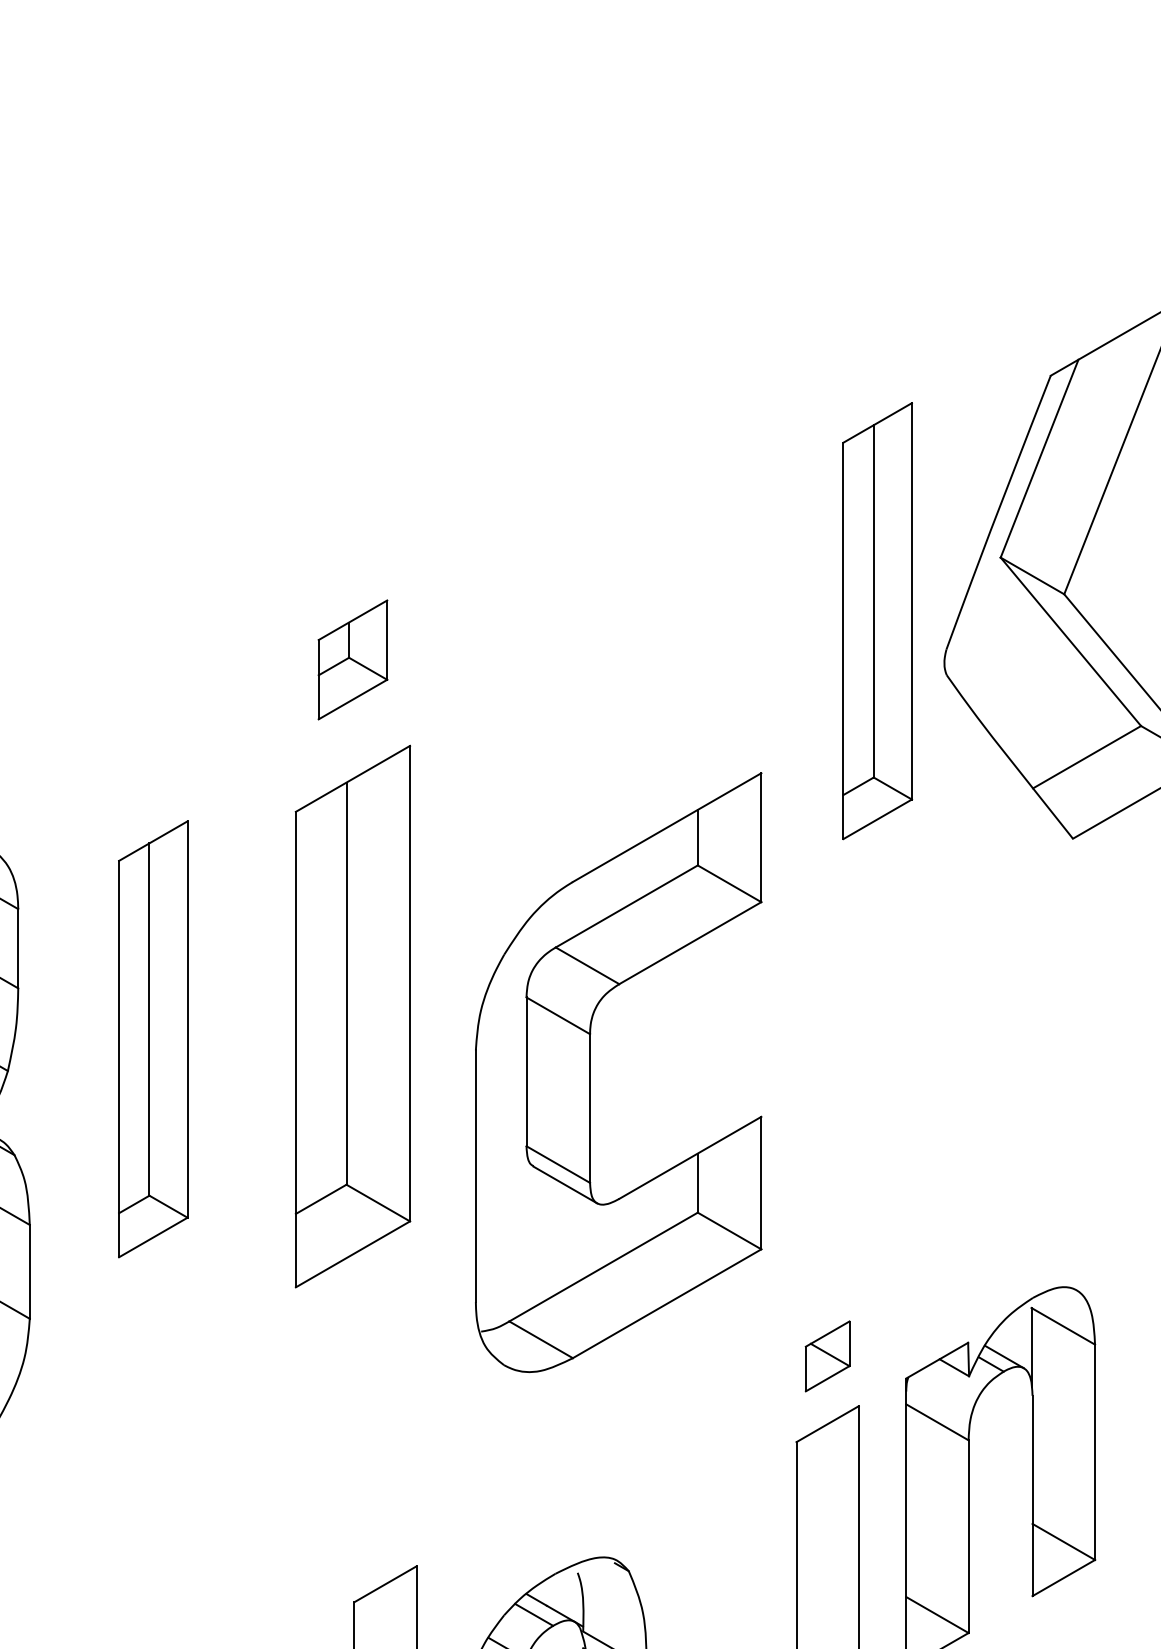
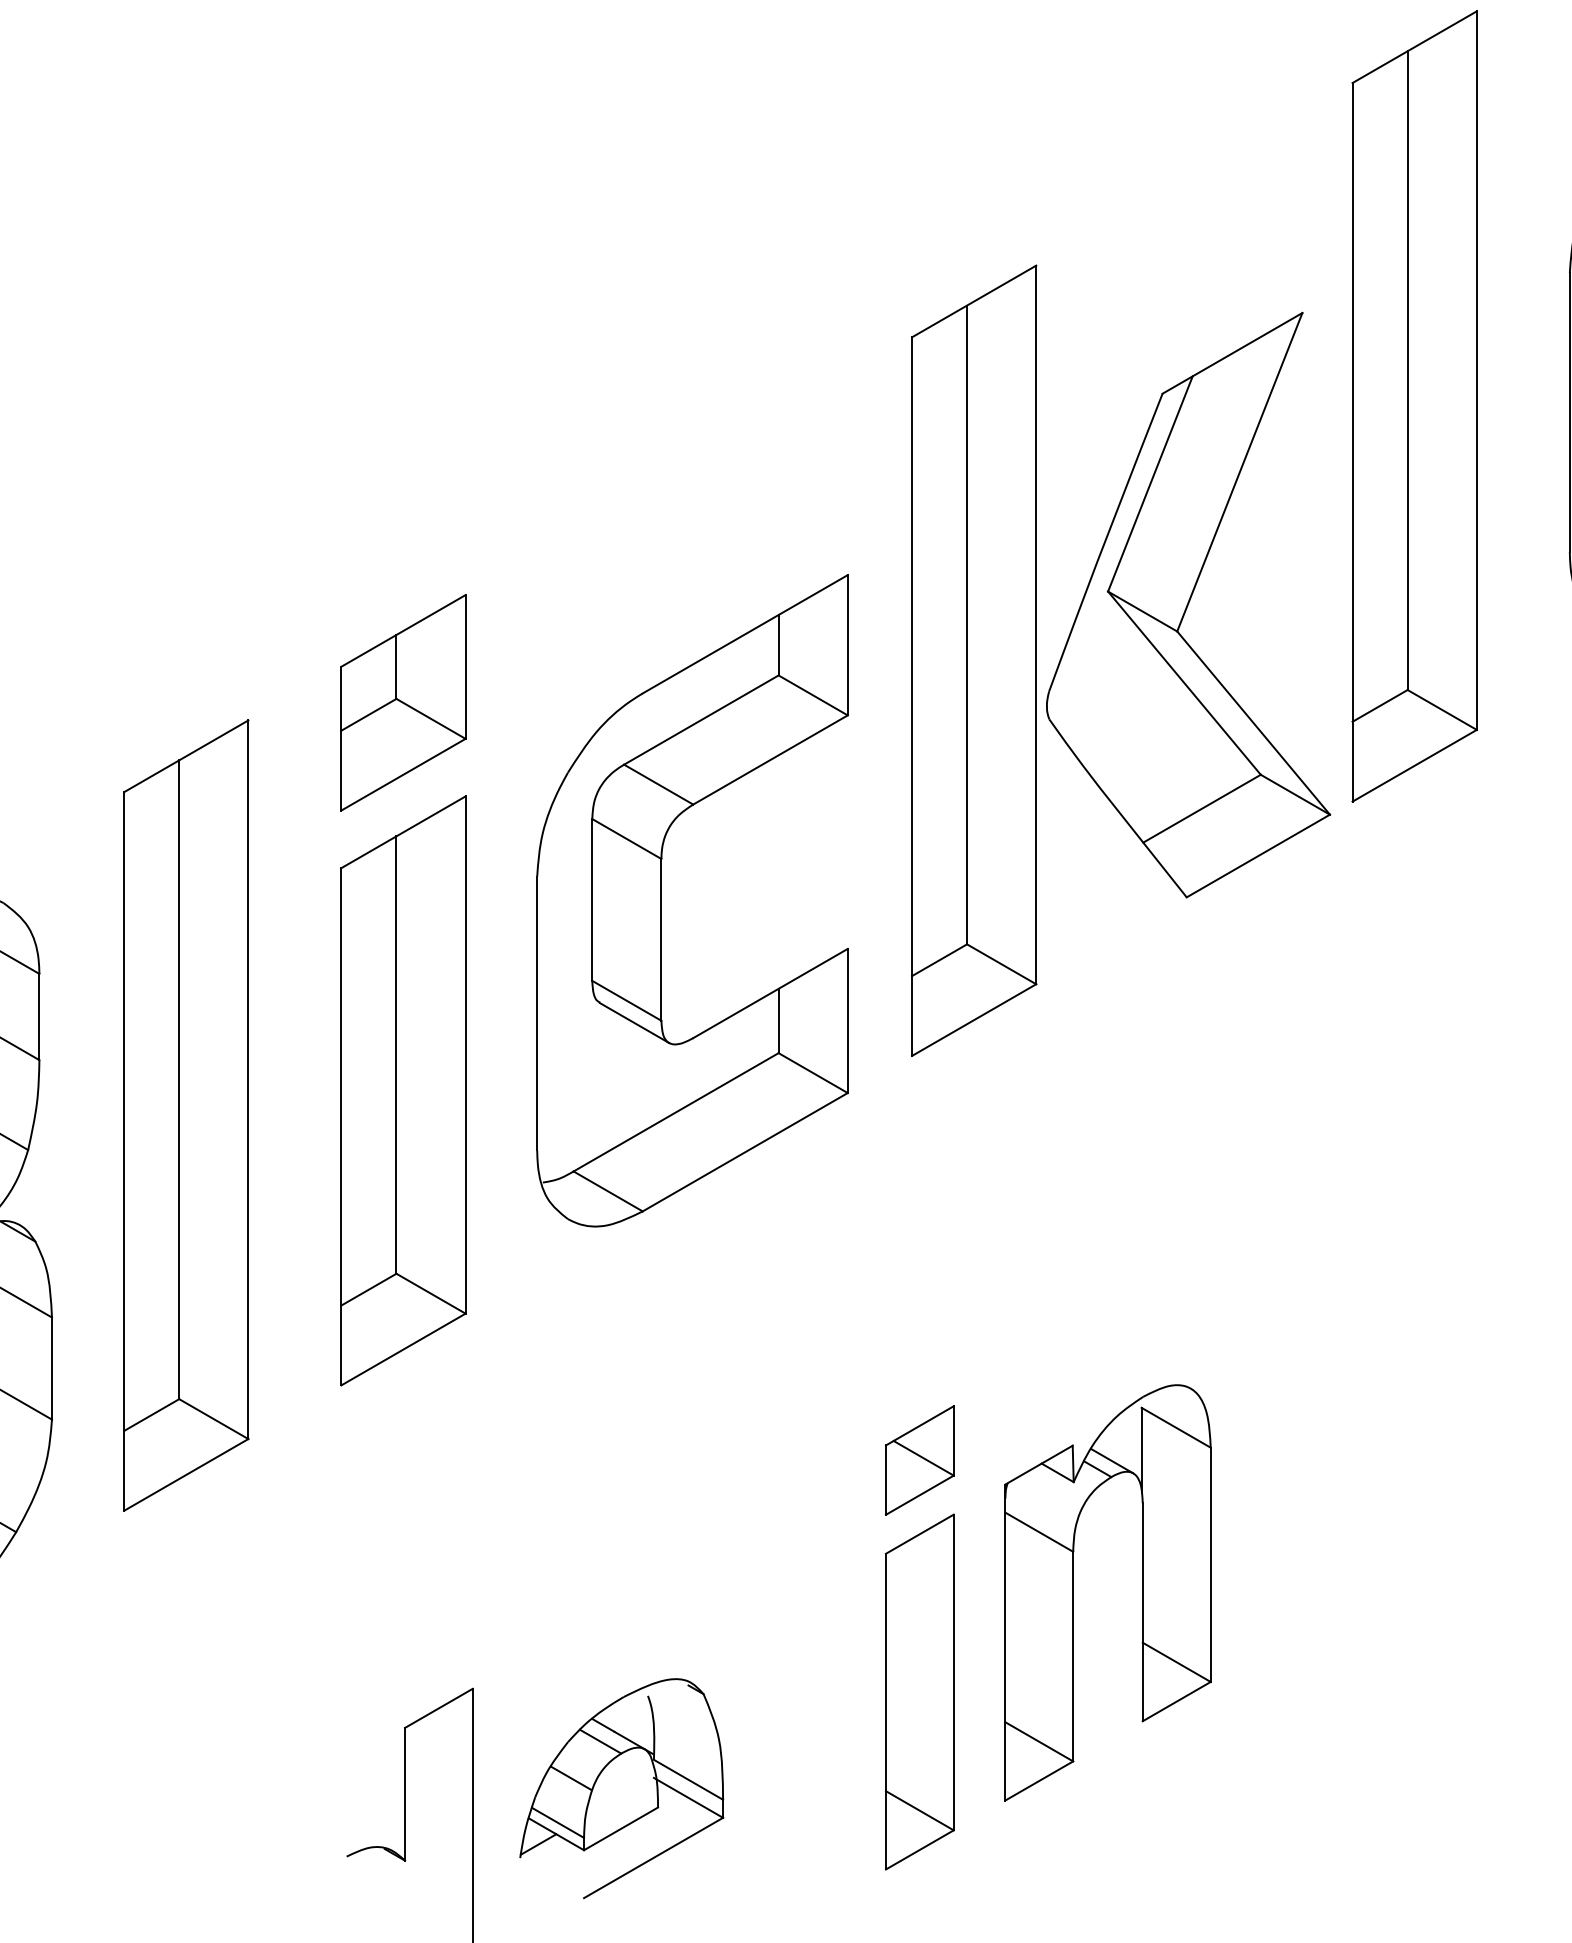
part: (877, 620) -> (974, 660), size x1.67
part: (352, 659) -> (403, 702), size x1.67
part: (153, 1039) -> (186, 1115), size x1.67
part: (590, 1072) -> (661, 900), moved
part: (827, 1356) -> (919, 1460), size x1.43

